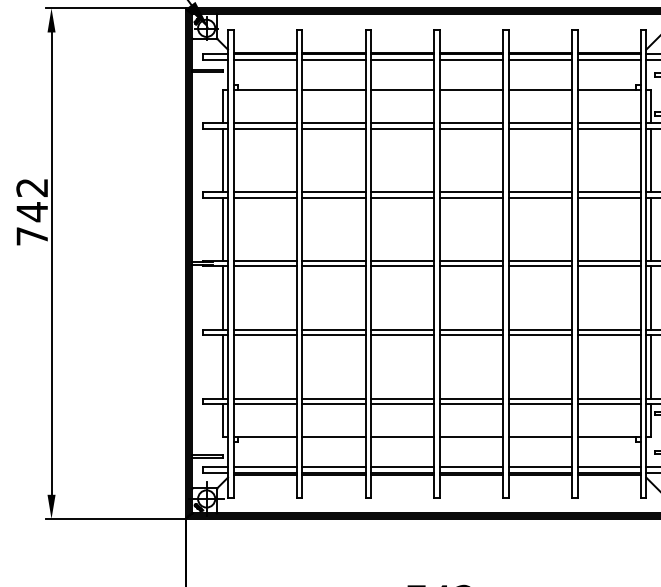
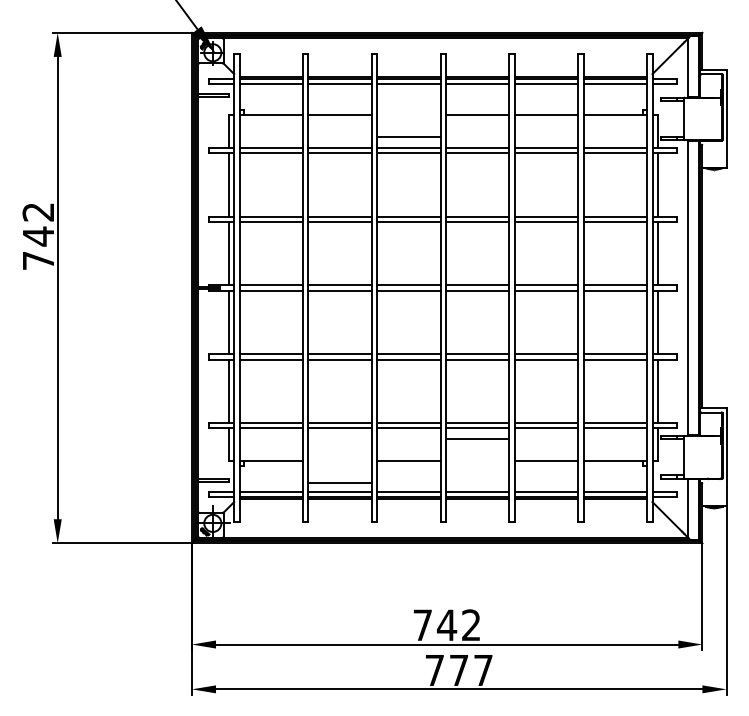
line: (402, 90) -> (408, 136), moved
line: (333, 437) -> (339, 483), moved
line: (471, 437) -> (477, 439), moved

